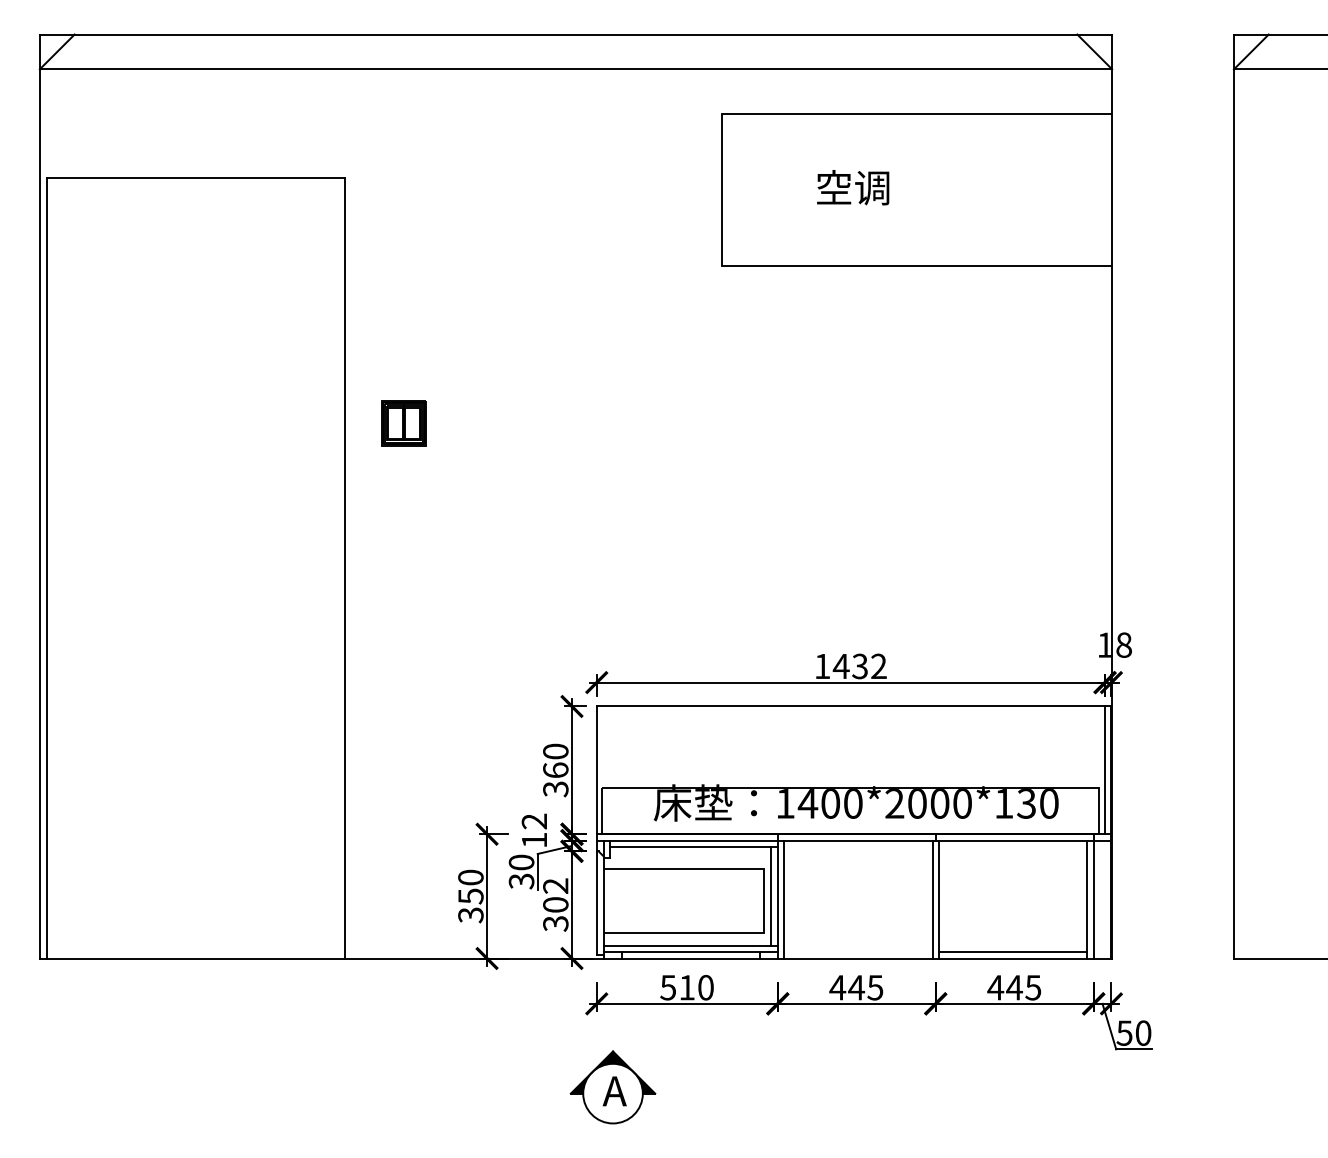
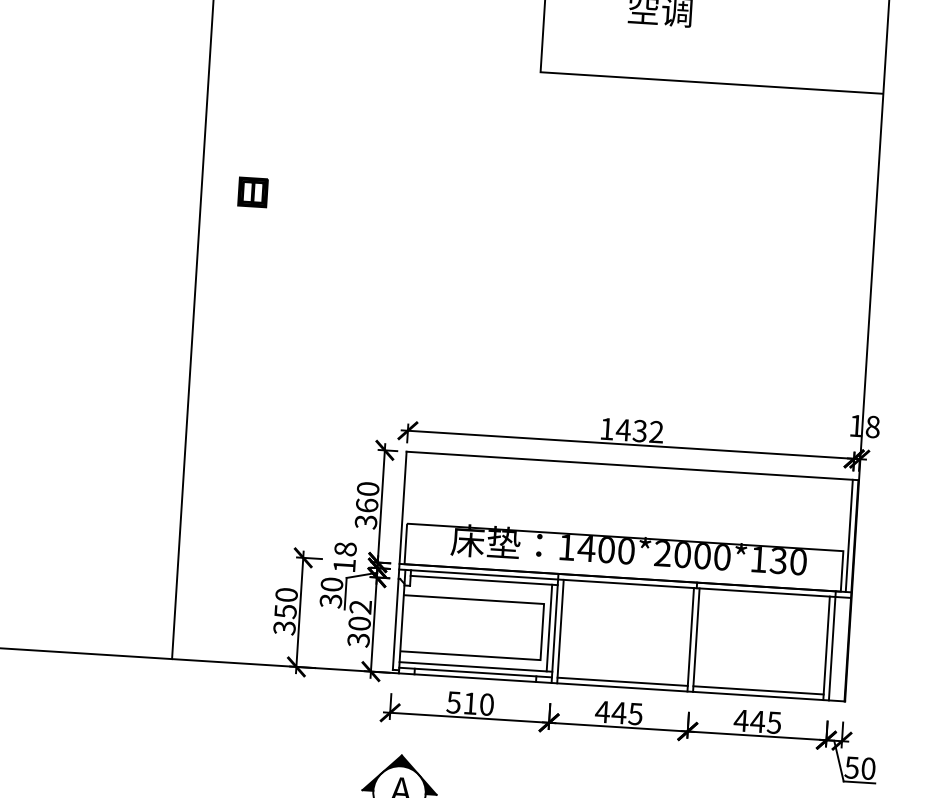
part: (403, 422) -> (252, 191), size x0.71
text: (534, 821) -> (345, 549), 12 -> 18
line: (858, 952) -> (622, 682), added

